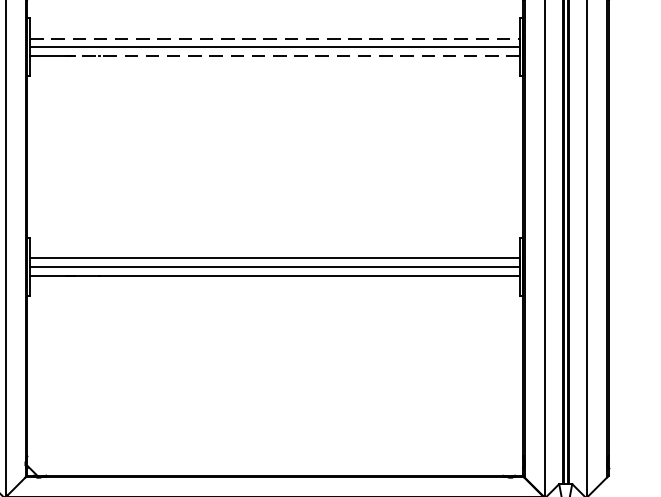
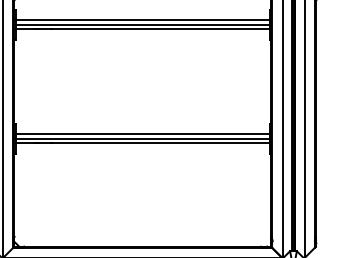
line: (274, 39) -> (142, 20), dashed -> solid
line: (295, 56) -> (153, 29), dashed -> solid

